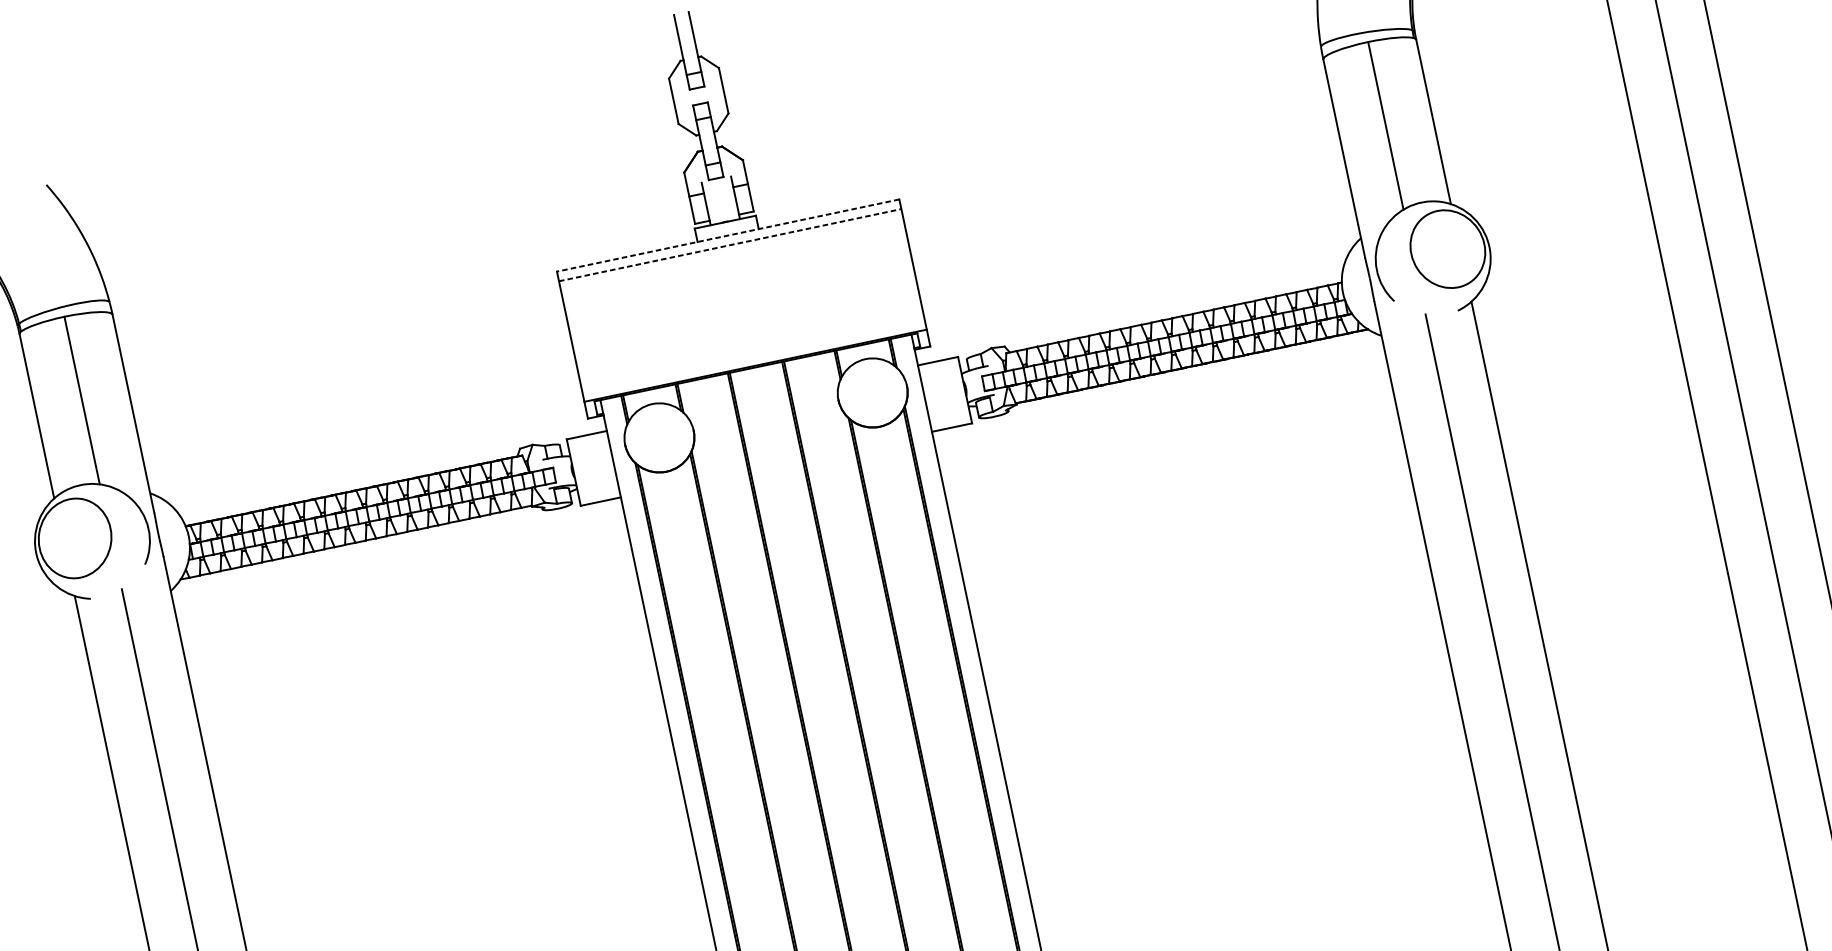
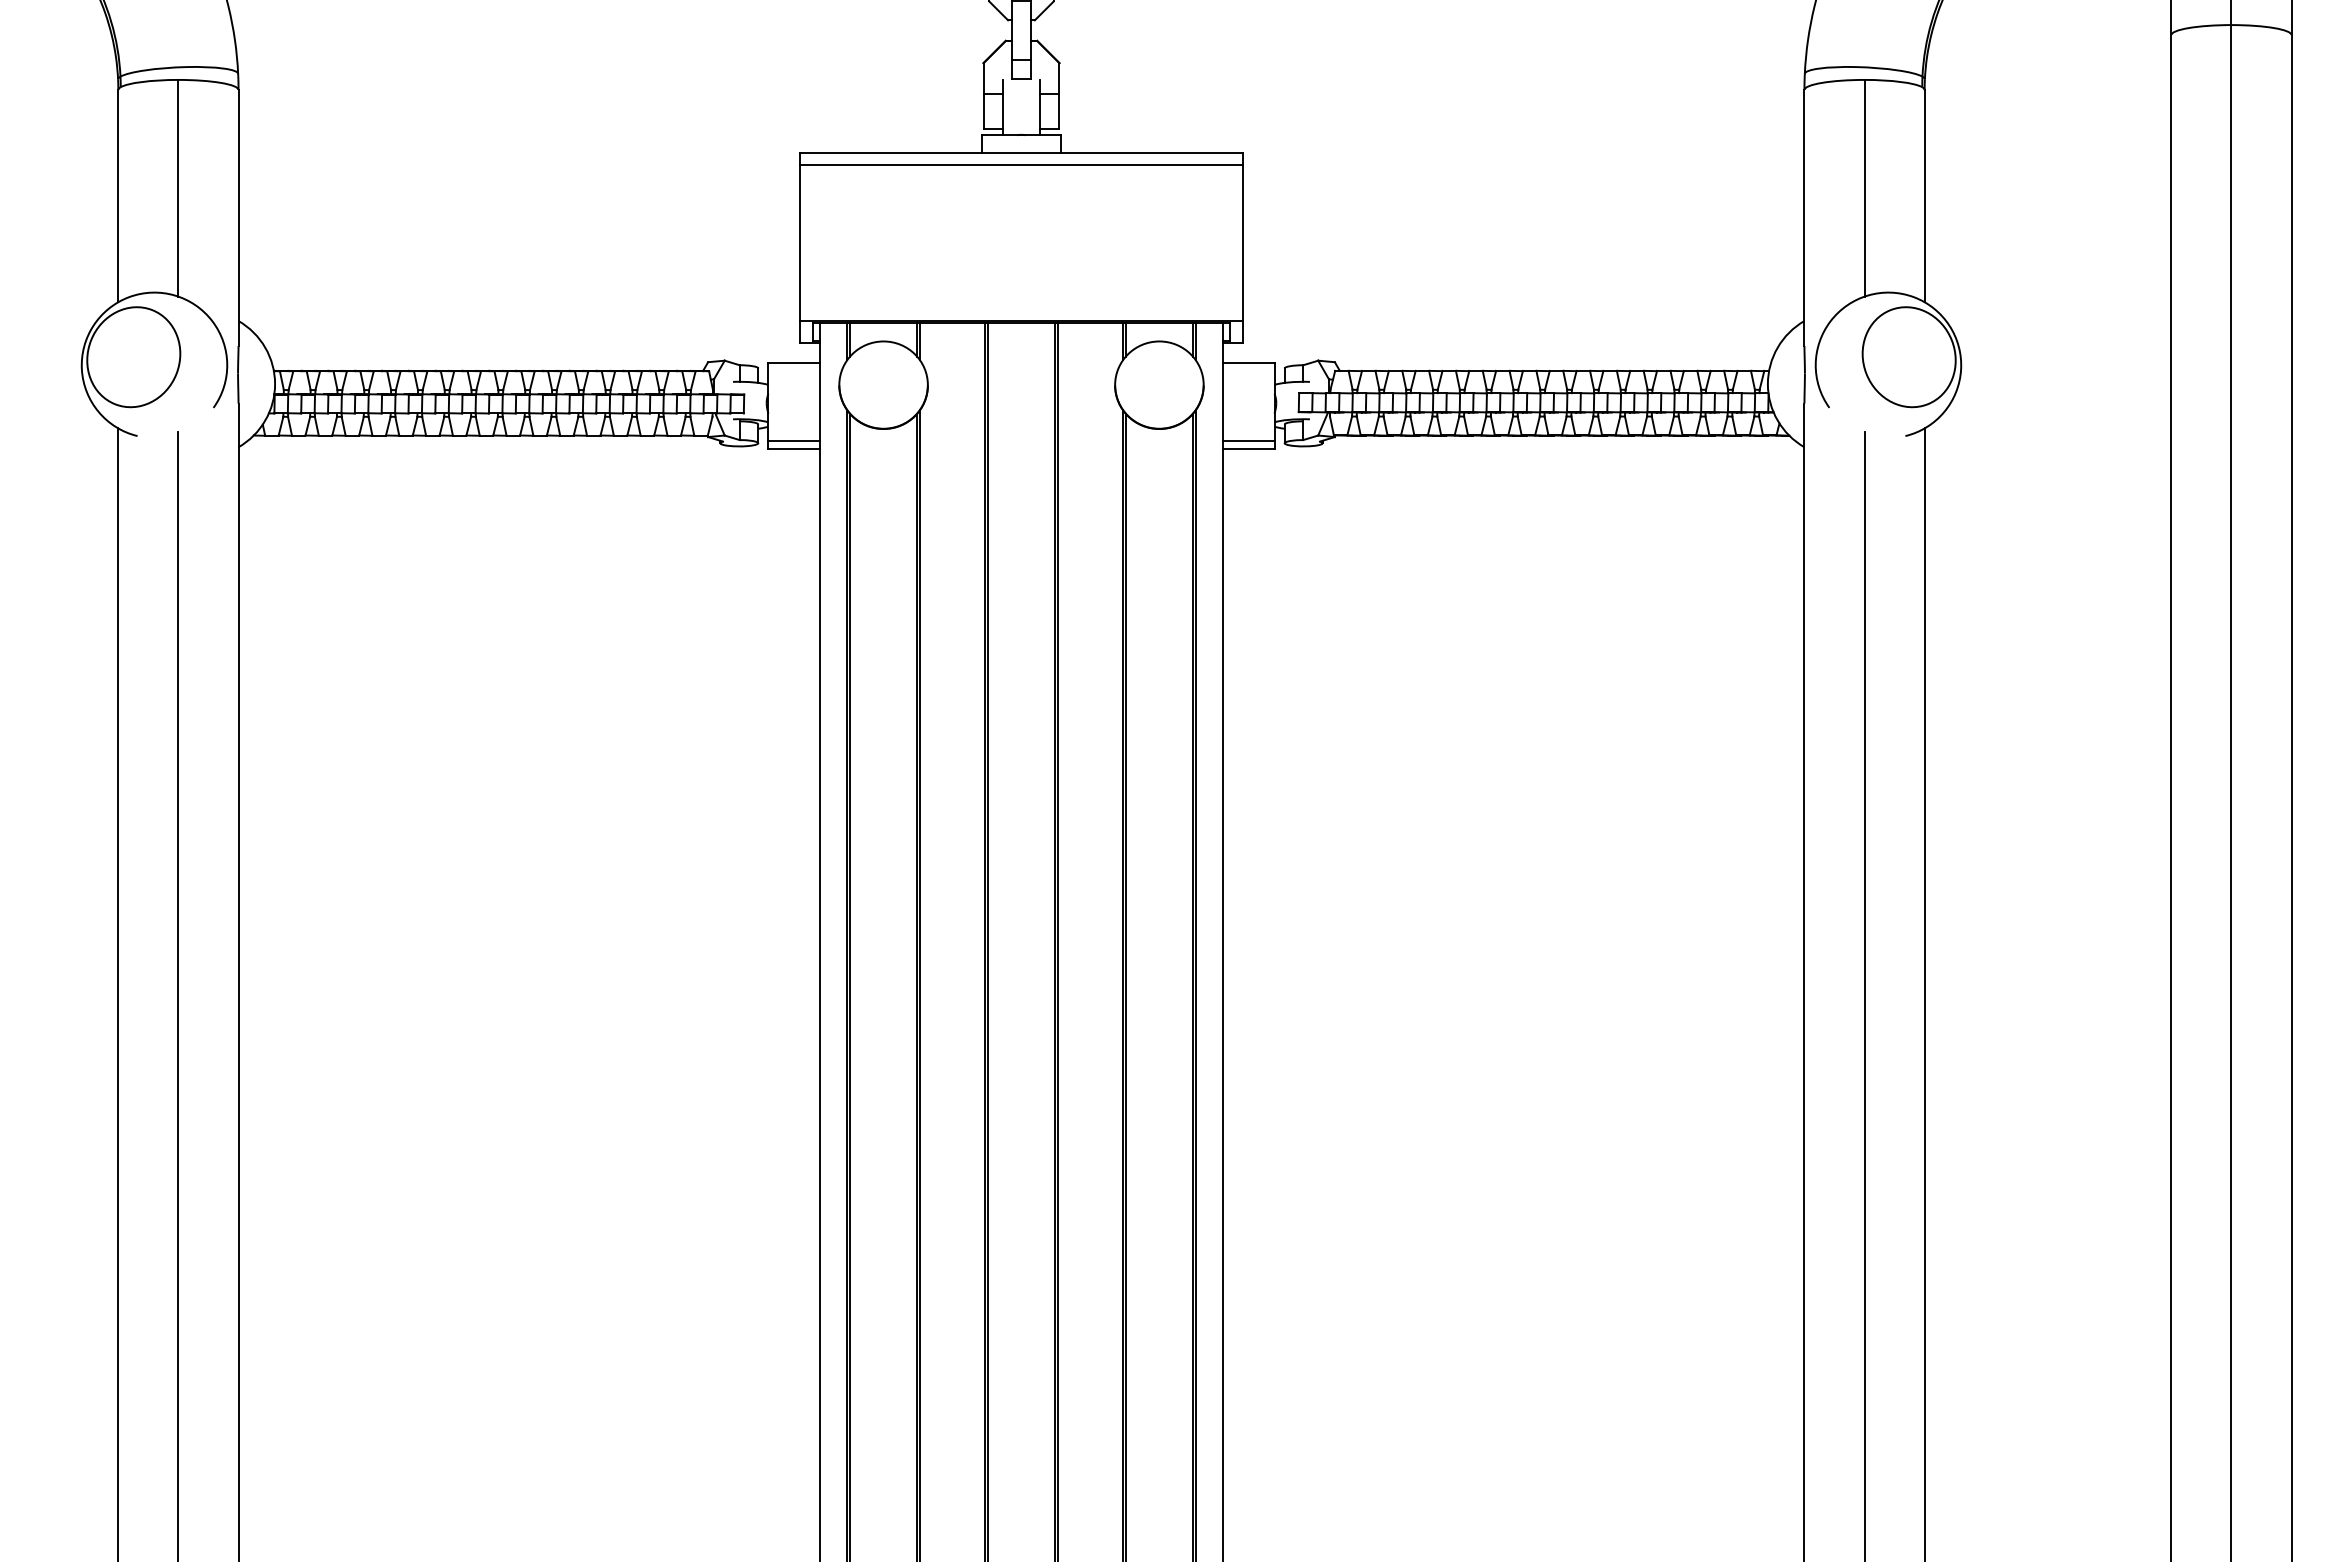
line: (728, 235) -> (1021, 152), dashed -> solid
line: (731, 245) -> (1022, 165), dashed -> solid
line: (950, 421) -> (1248, 440), added
line: (599, 495) -> (794, 440), added

